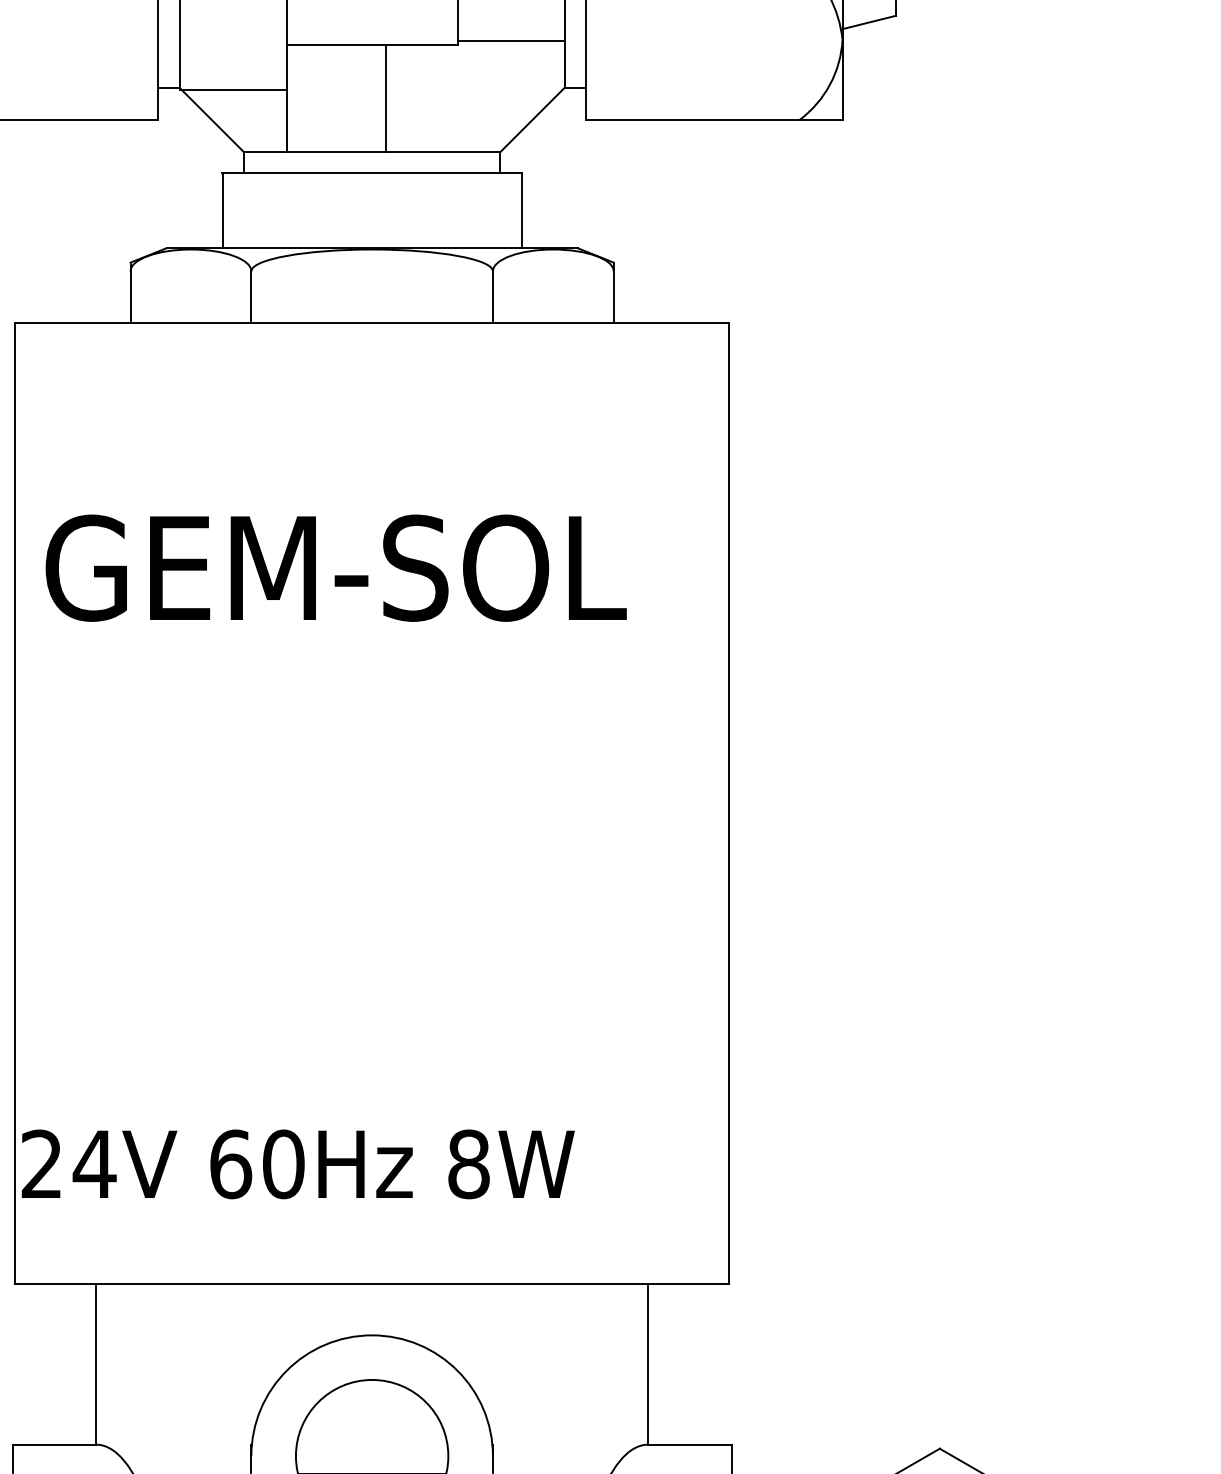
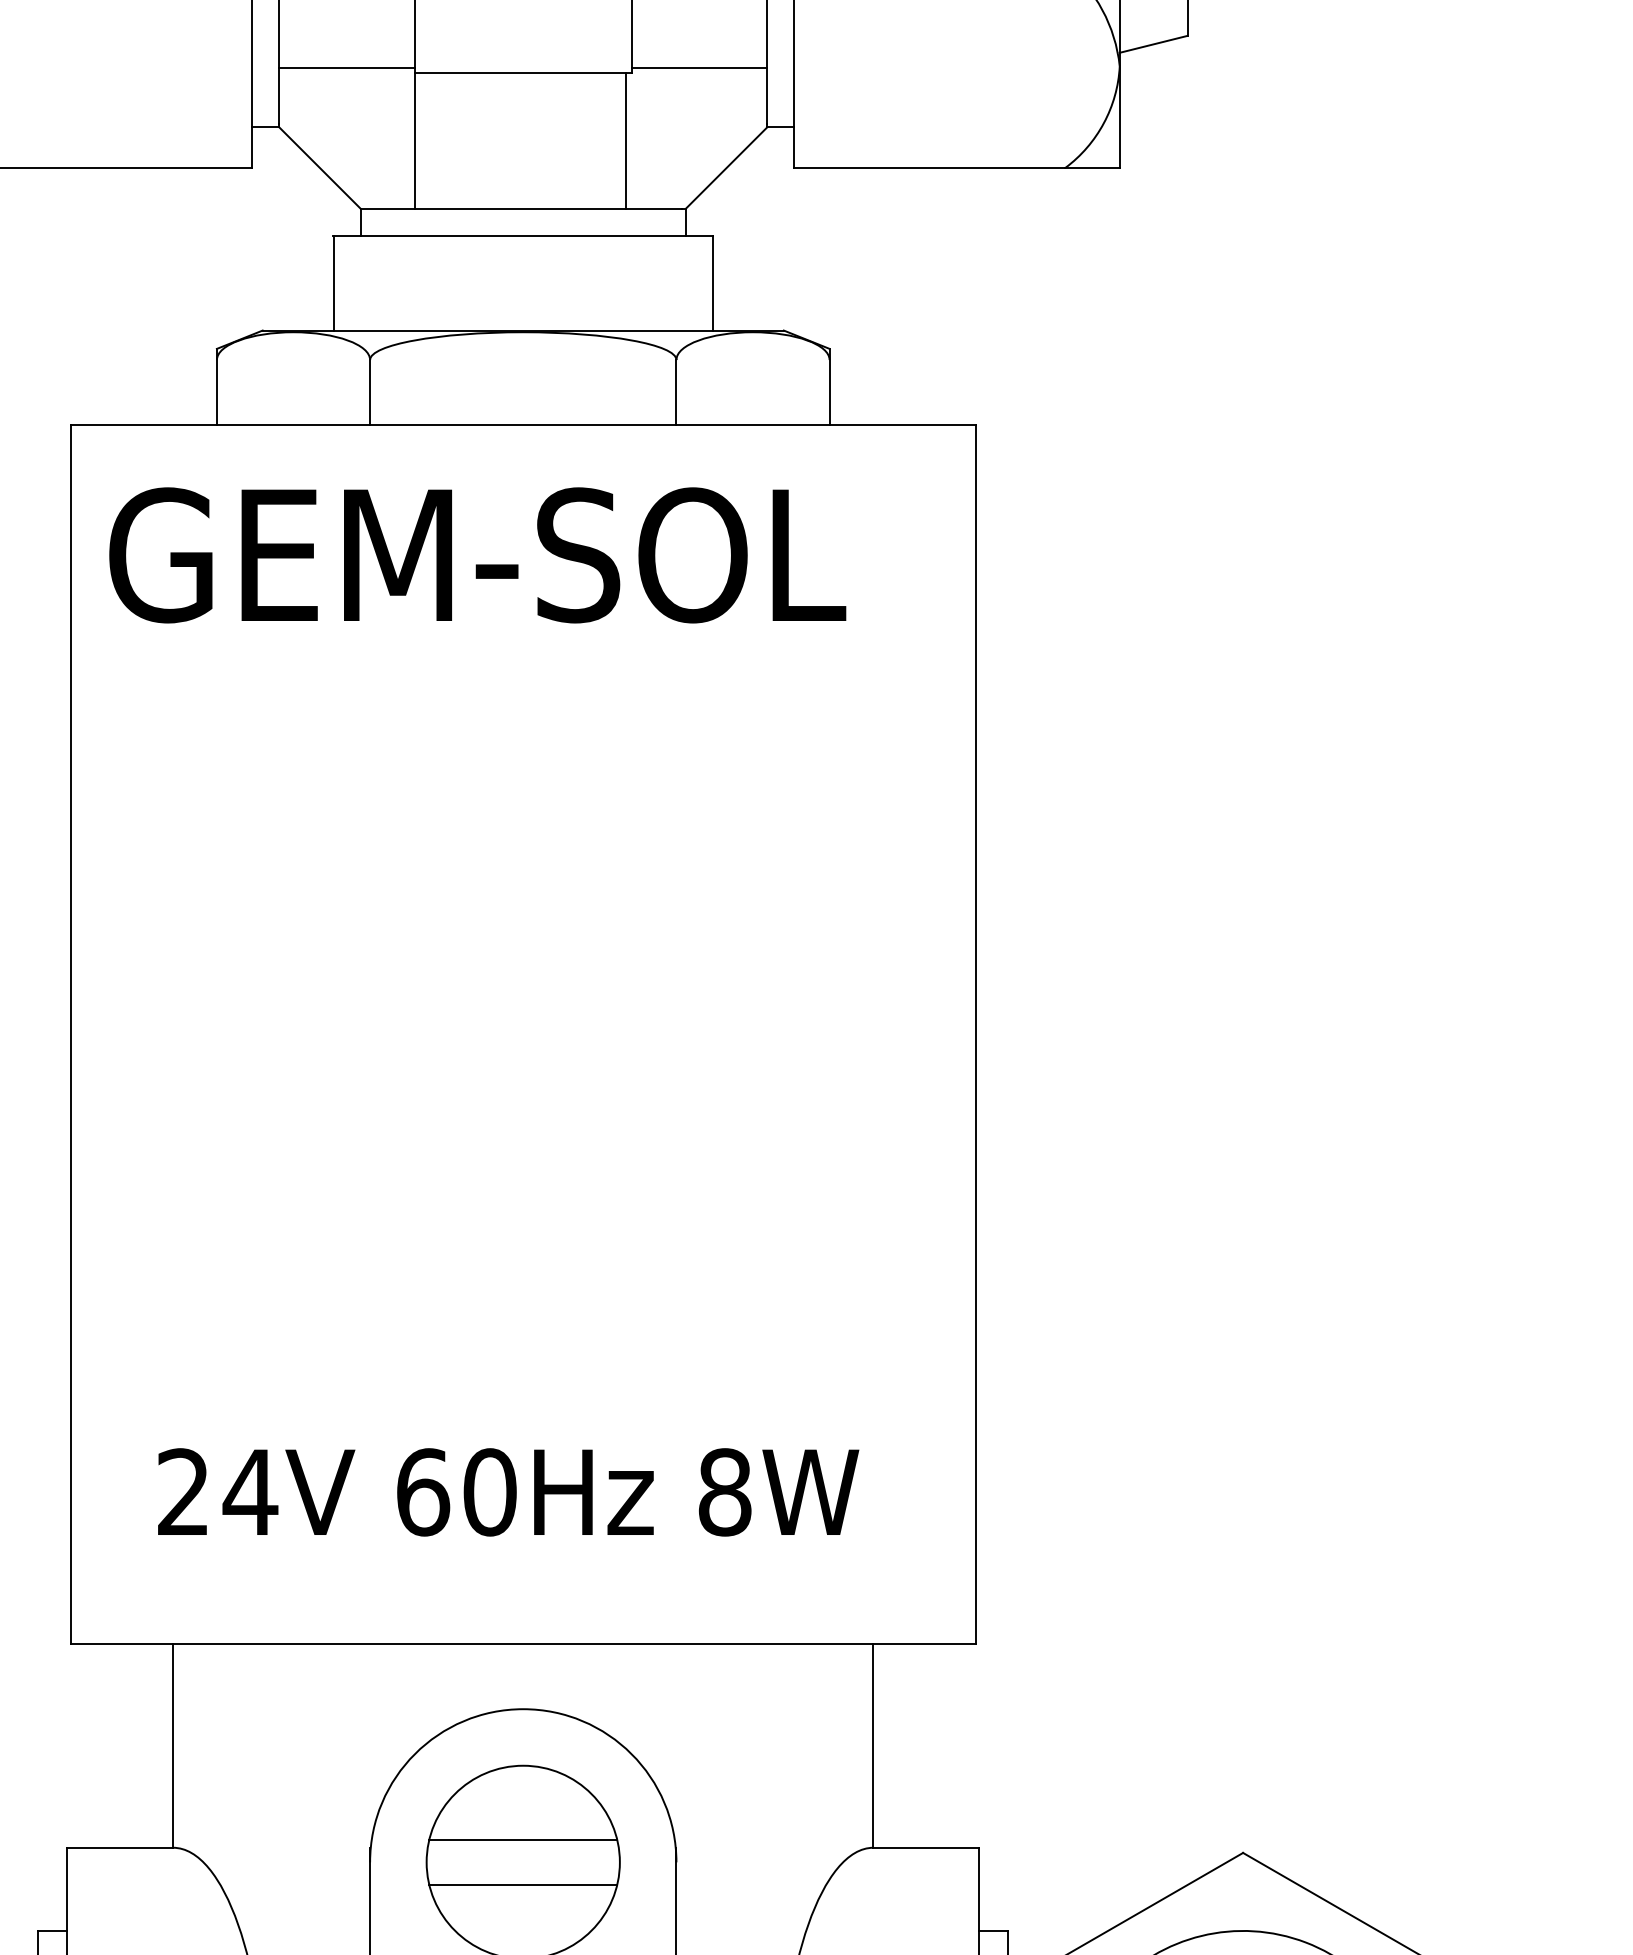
line: (232, 89) -> (346, 67), moved
line: (386, 98) -> (626, 140), moved
text: (336, 568) -> (477, 555), moved
text: (298, 1164) -> (508, 1492), moved
line: (372, 1438) -> (523, 1839), added

